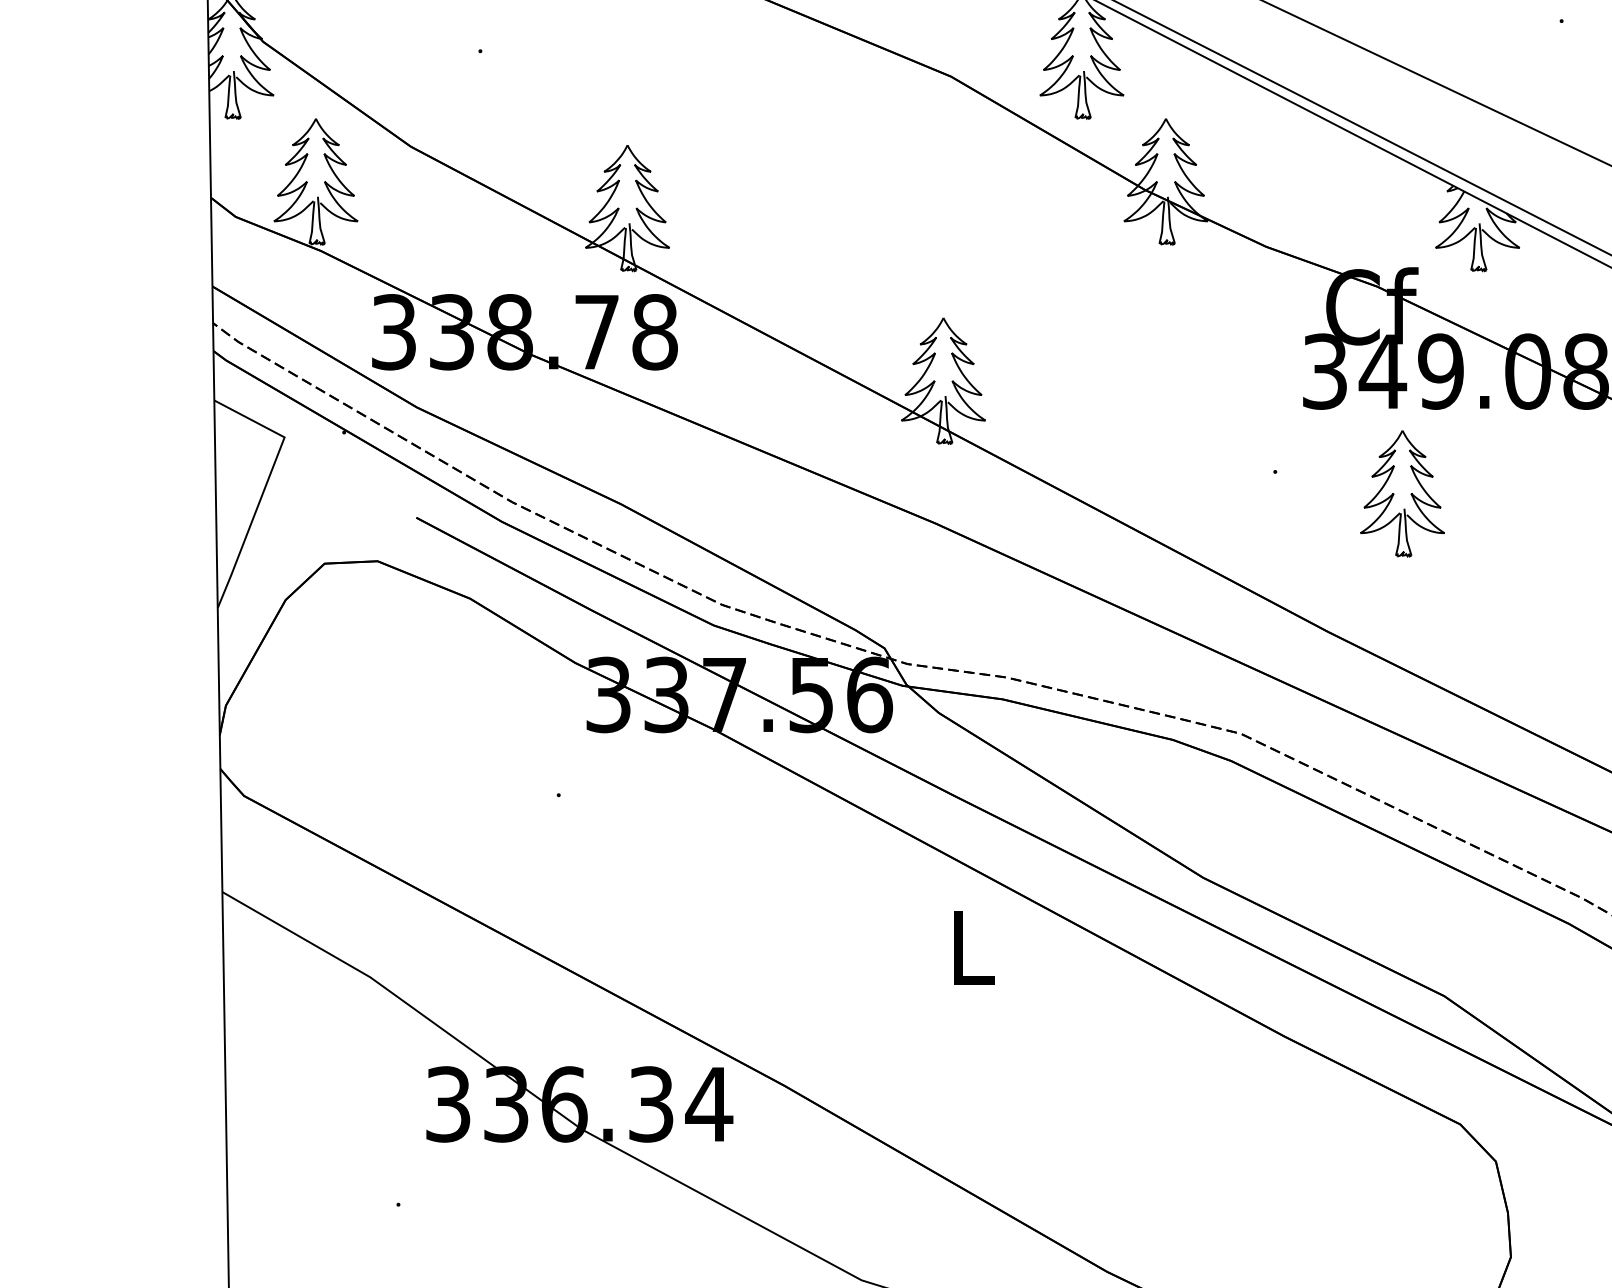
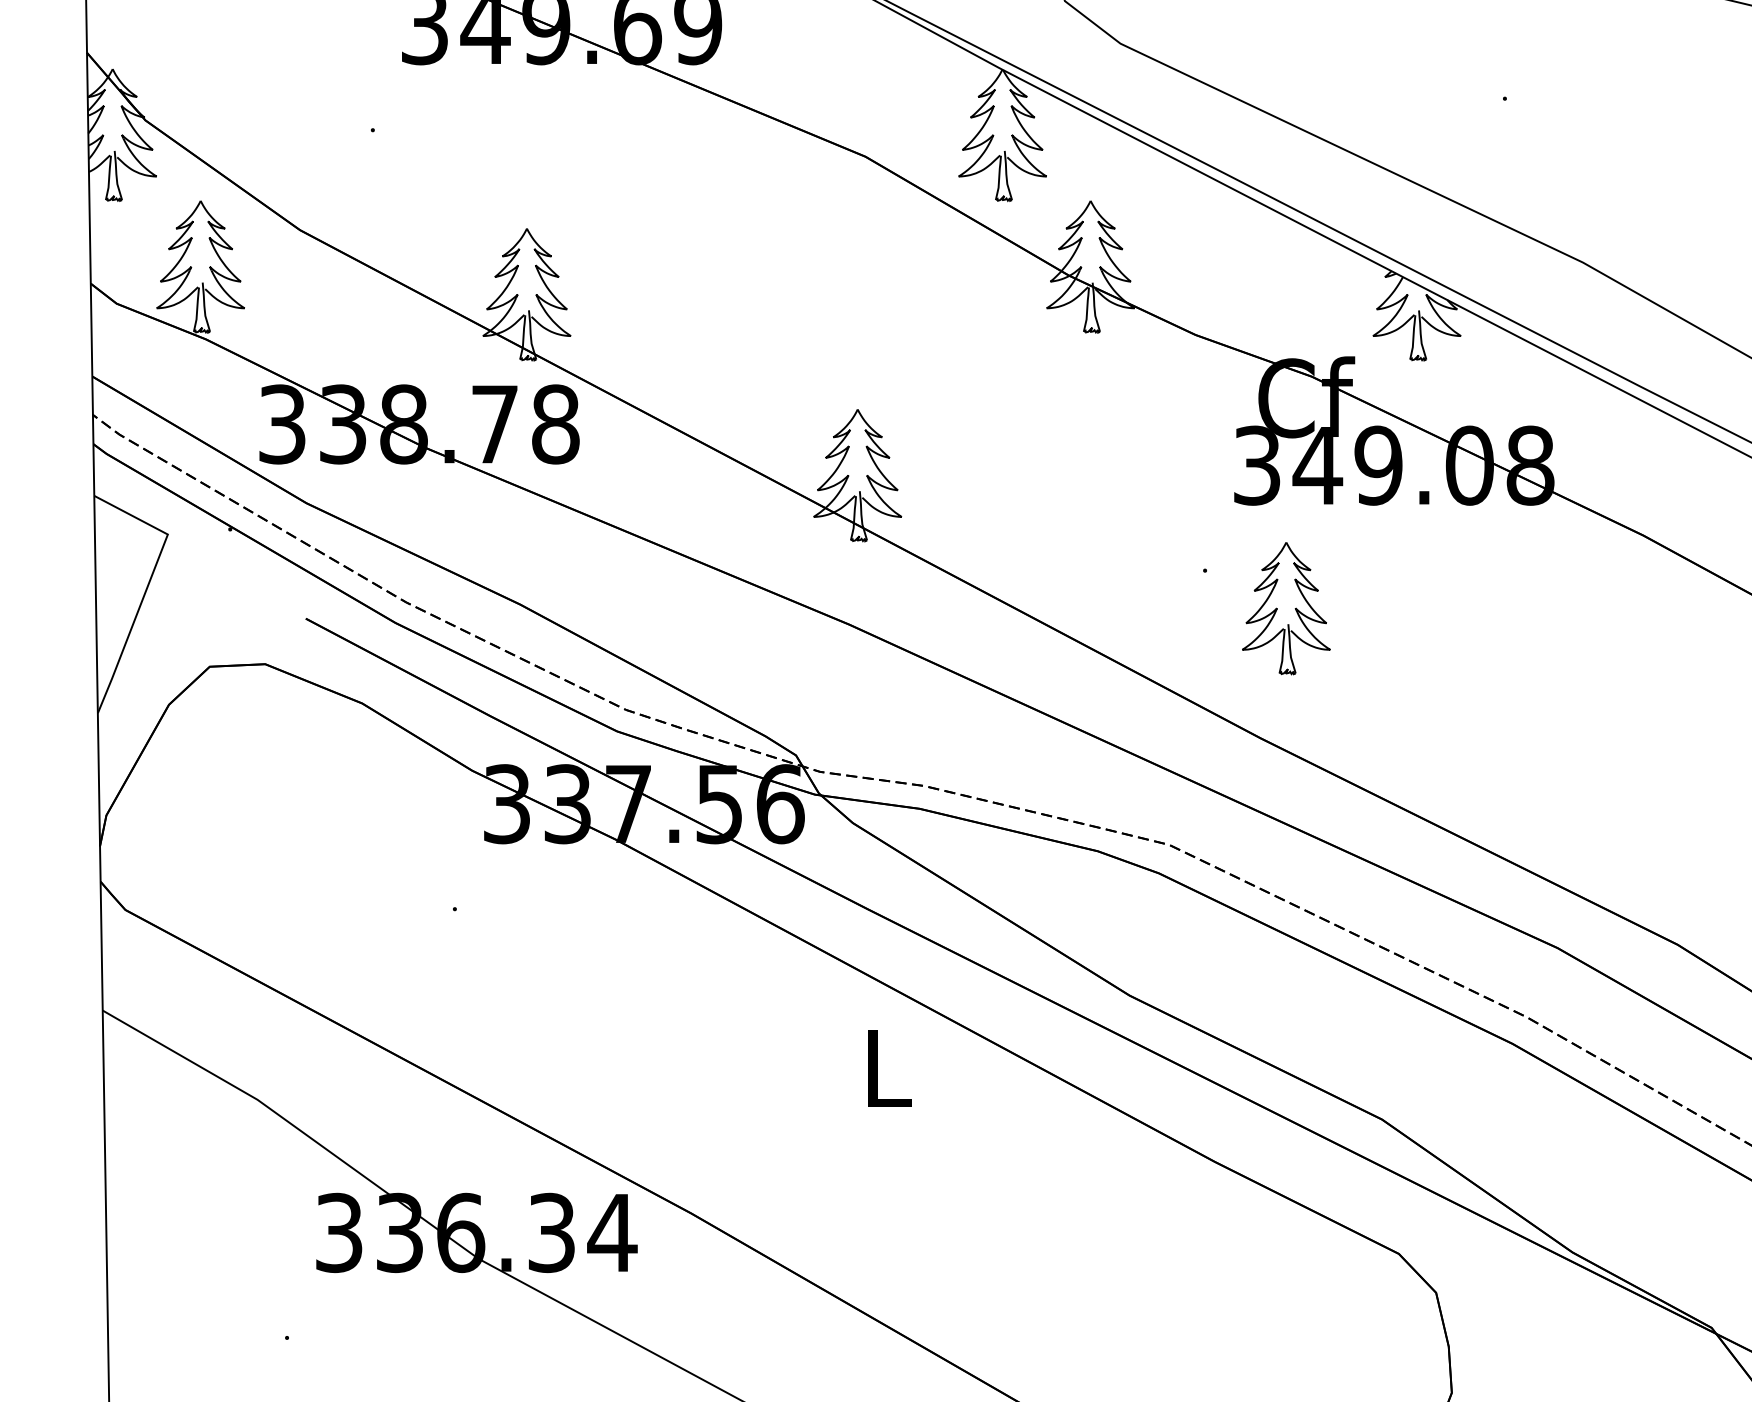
part: (1402, 493) -> (1286, 608), moved

